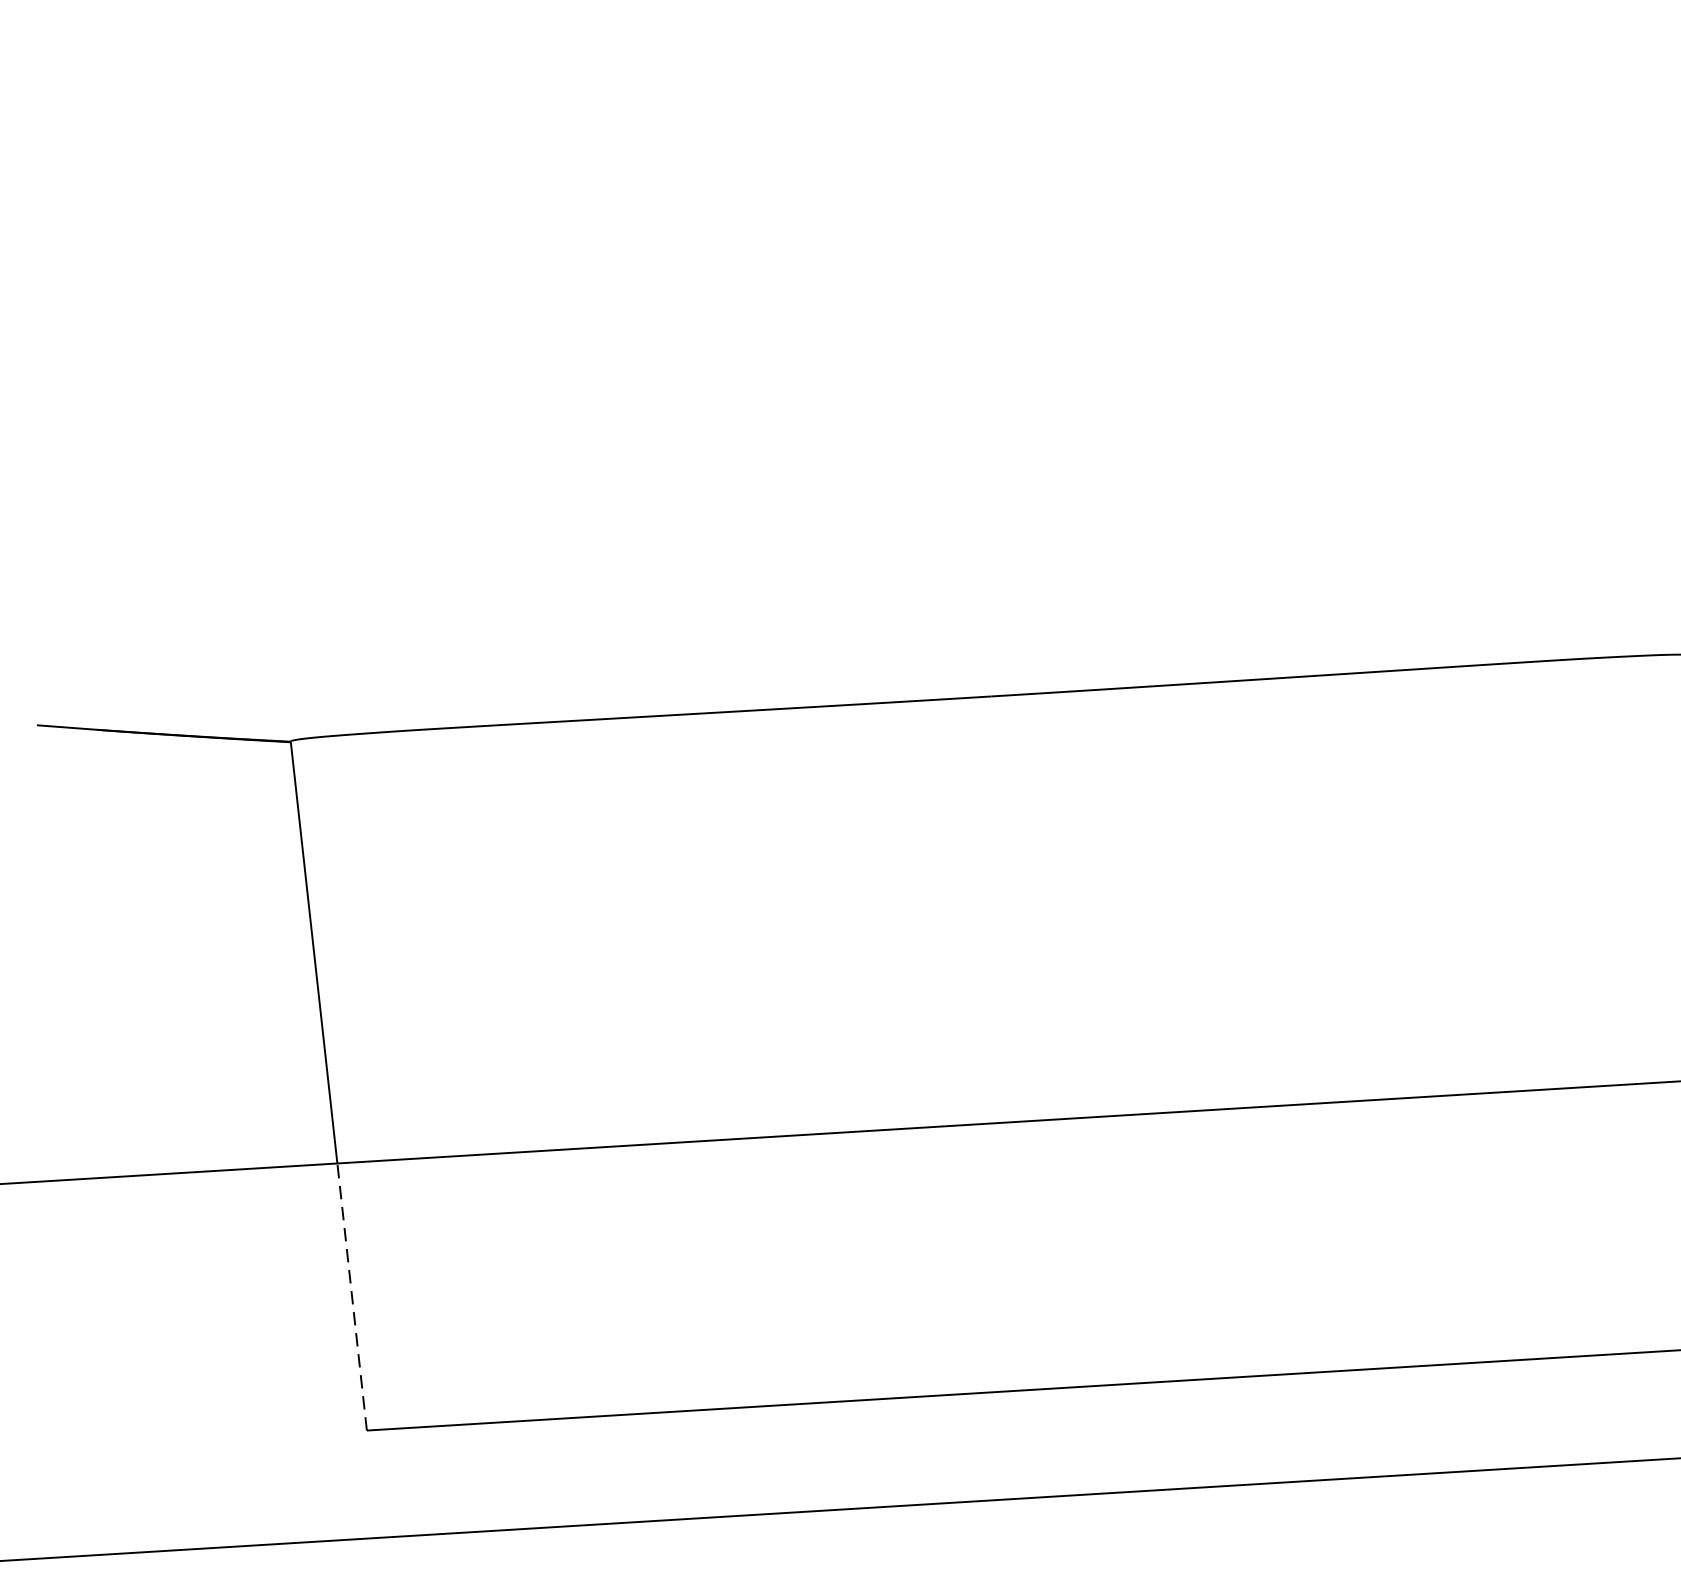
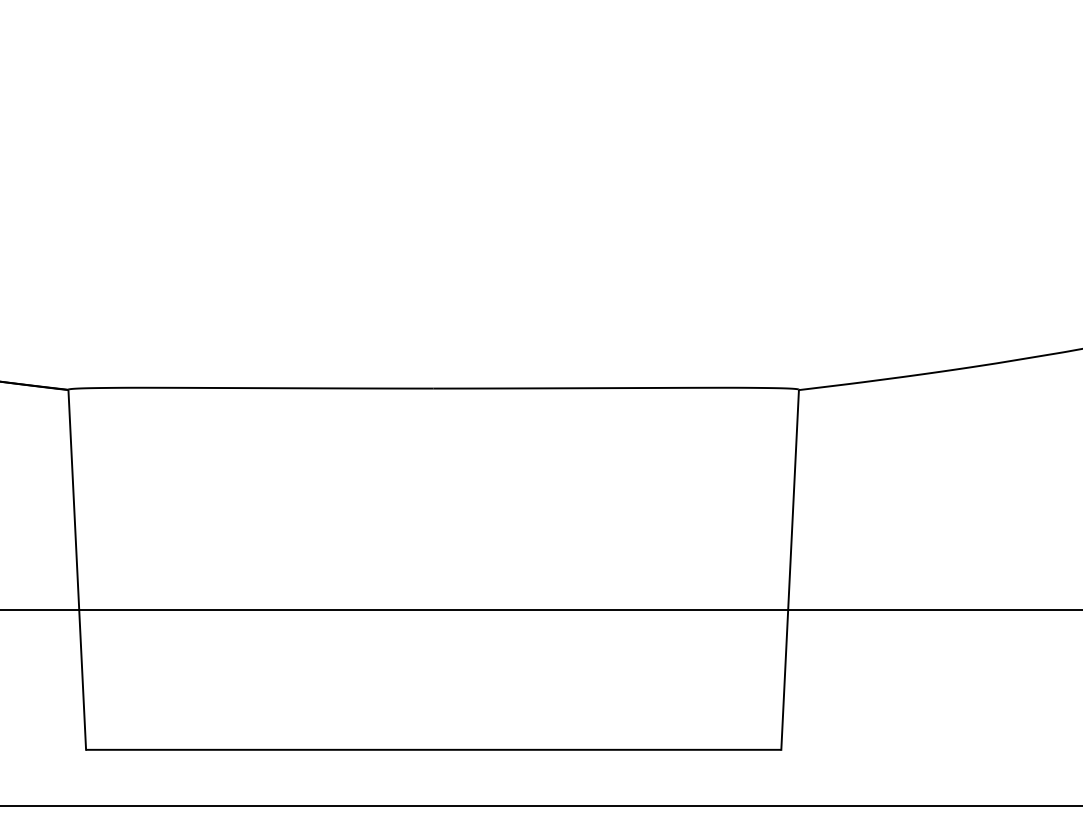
line: (351, 1297) -> (82, 680), dashed -> solid

